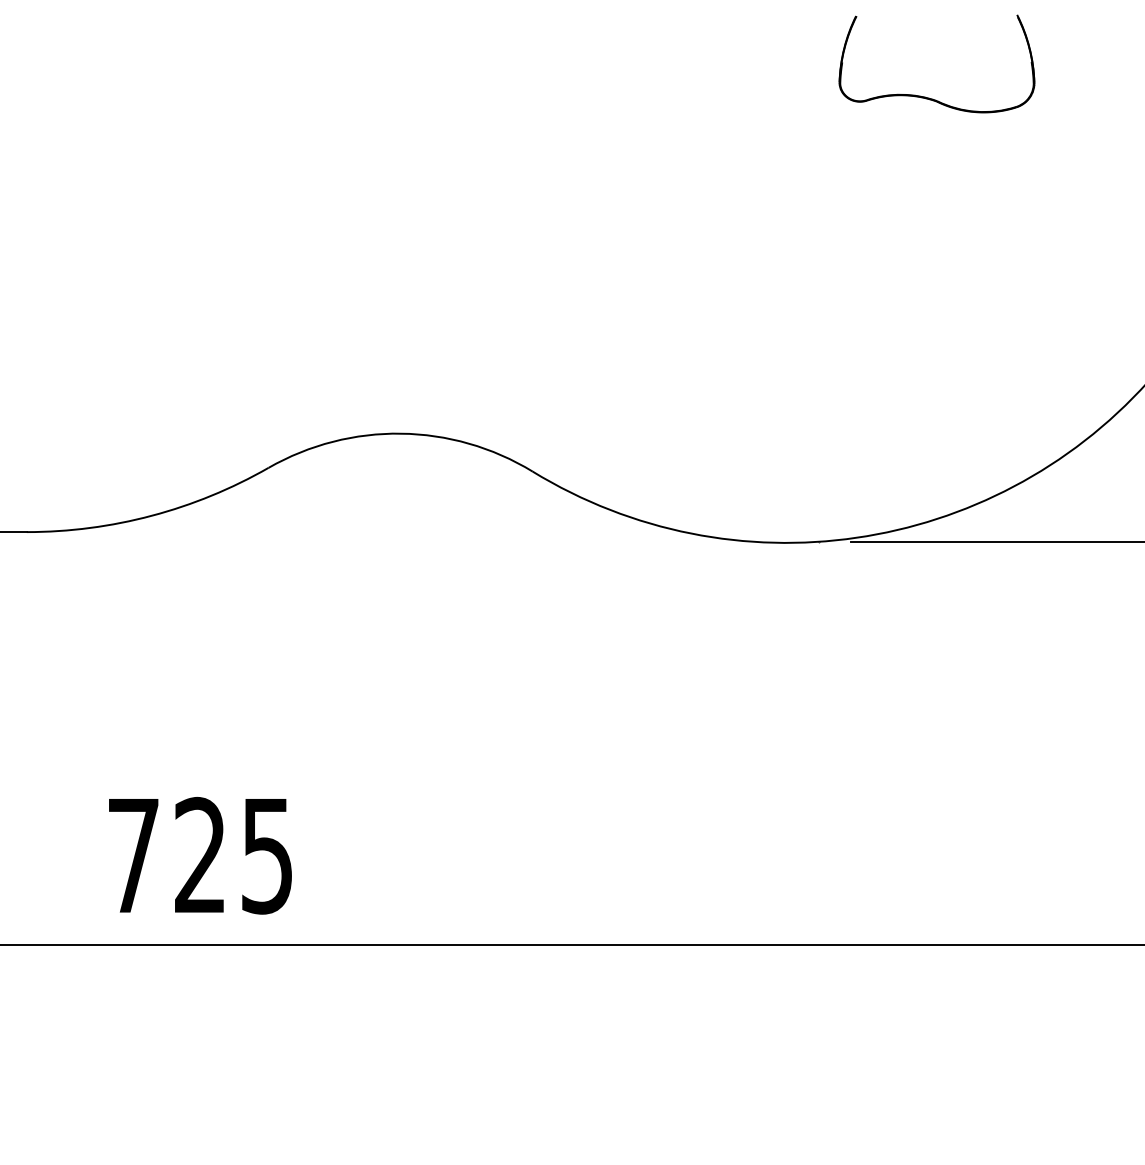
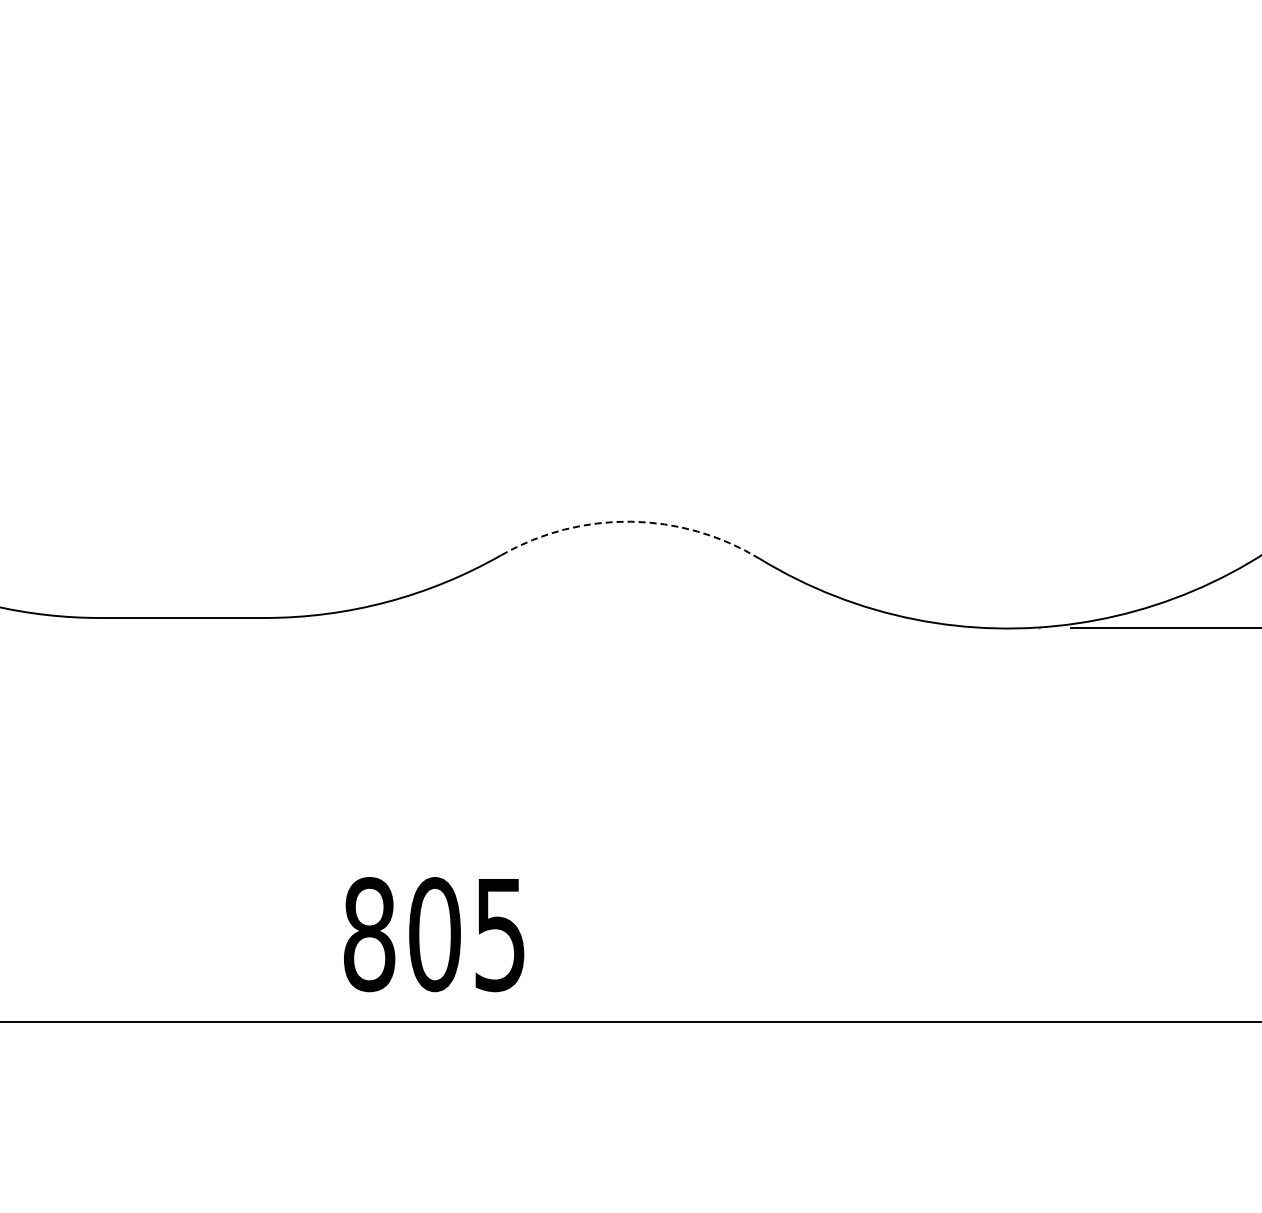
part: (928, 97) -> (1146, 192), removed
arc: (401, 433) -> (631, 521), solid -> dashed
text: (167, 855) -> (402, 934), 725 -> 805

